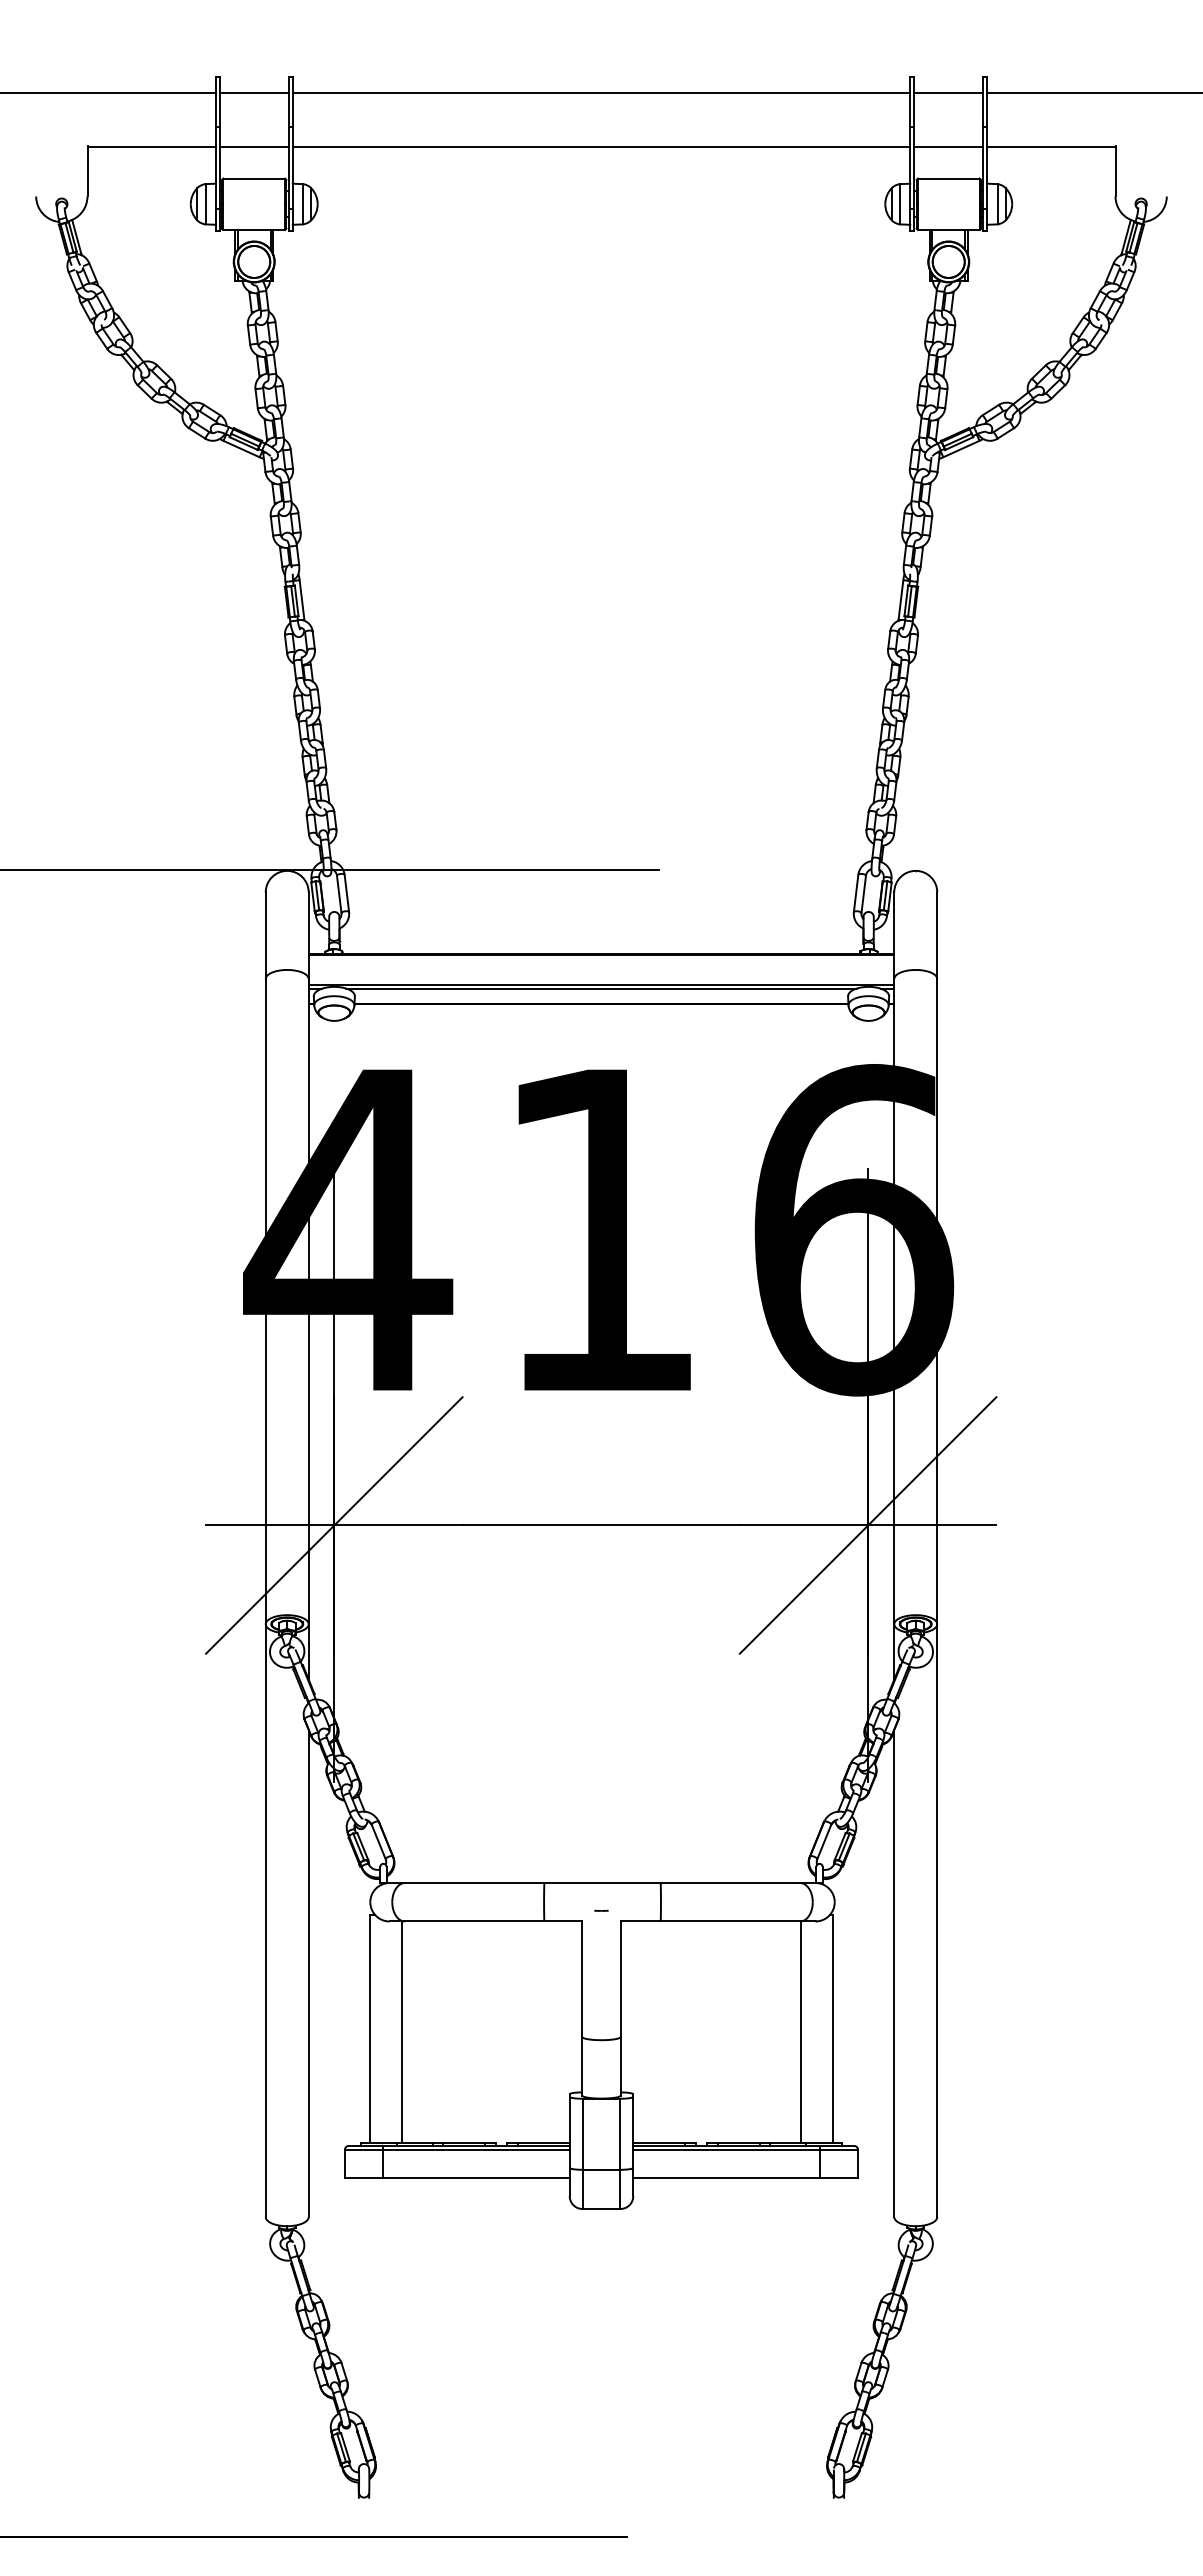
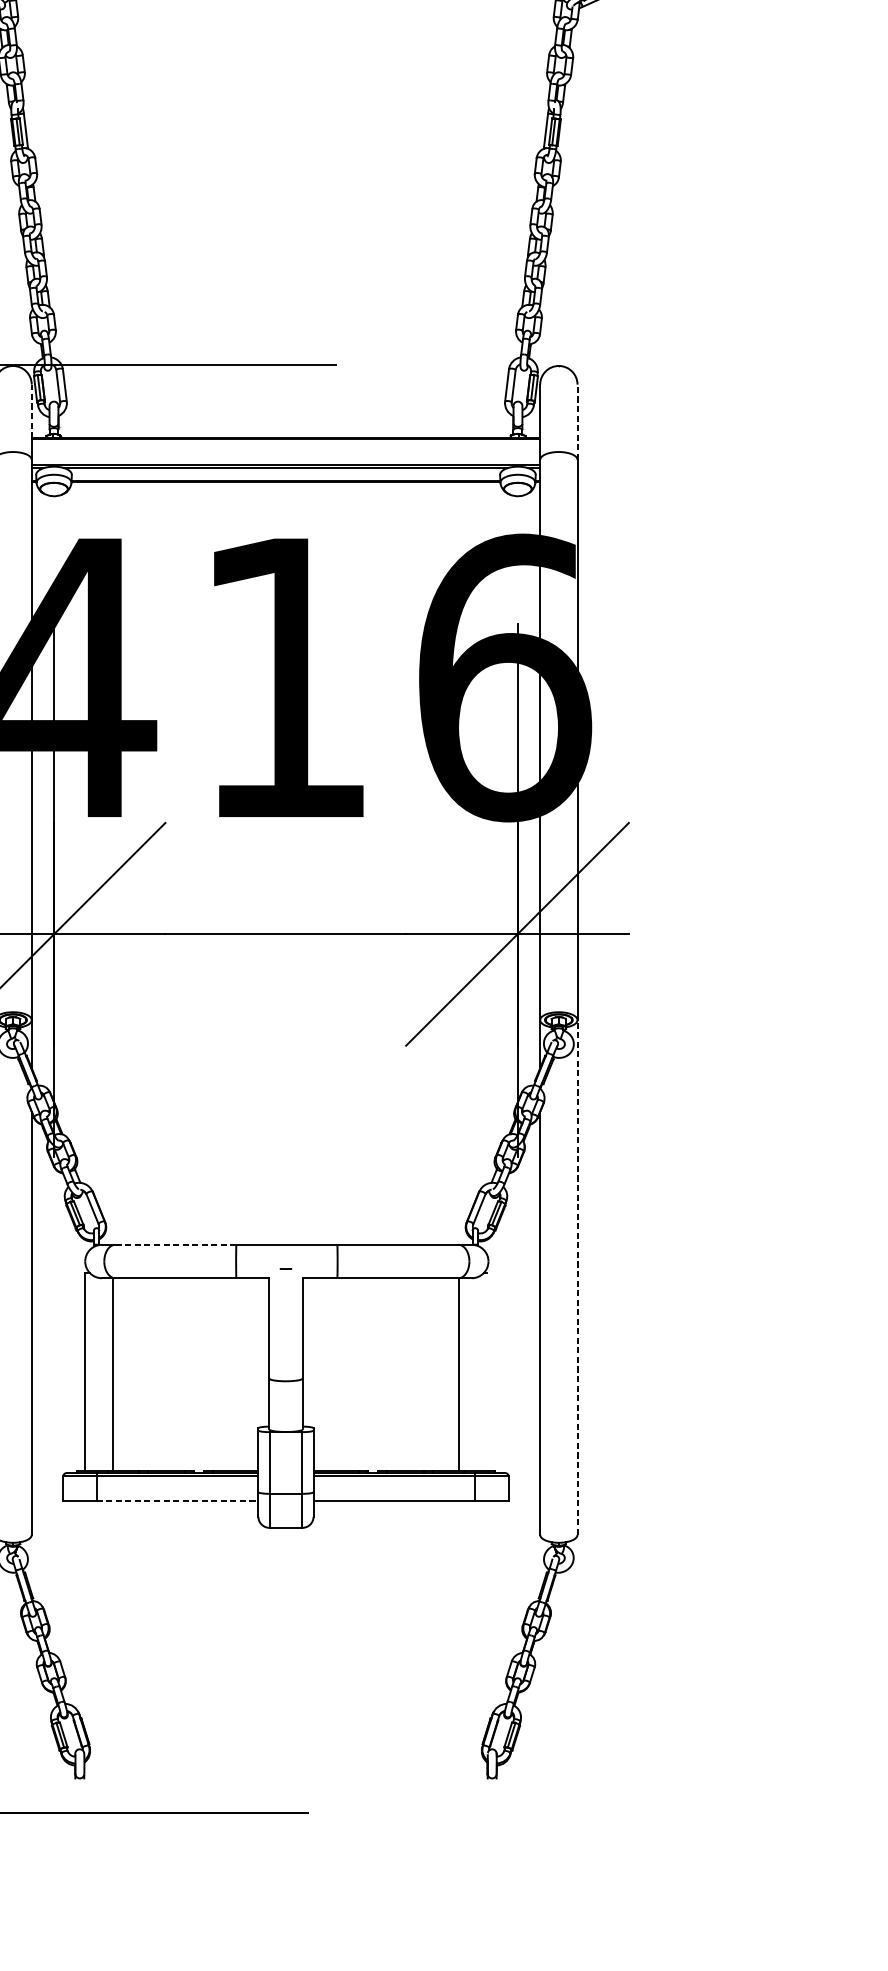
line: (308, 923) -> (31, 411), solid -> dashed
line: (937, 935) -> (577, 422), solid -> dashed
line: (474, 1883) -> (175, 1245), solid -> dashed
line: (937, 1920) -> (577, 1277), solid -> dashed
line: (832, 2029) -> (486, 1372), removed
line: (477, 2178) -> (178, 1501), solid -> dashed

